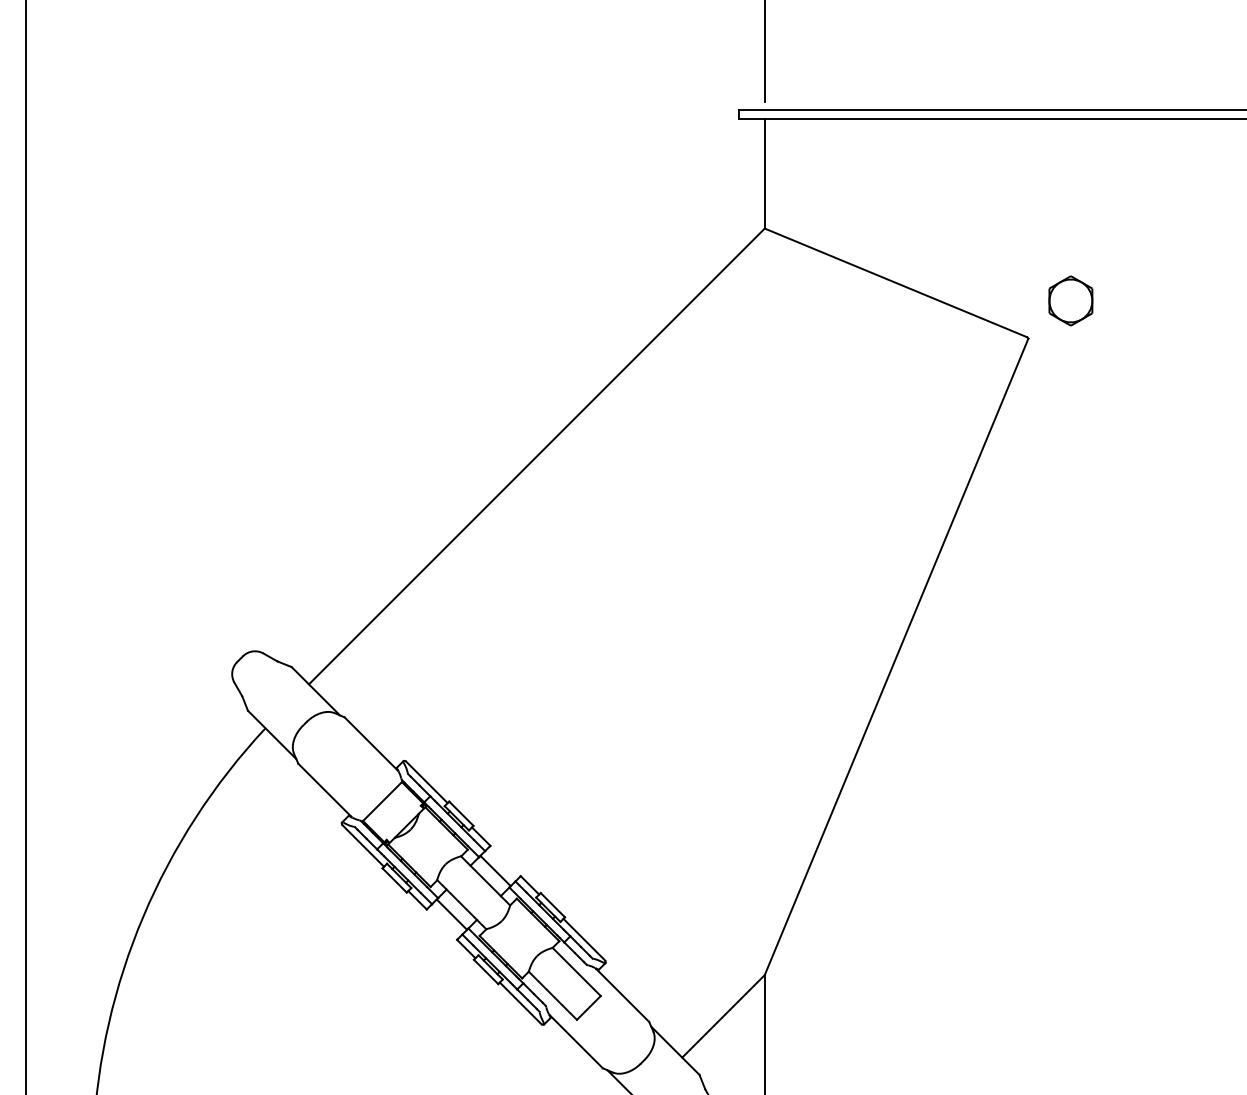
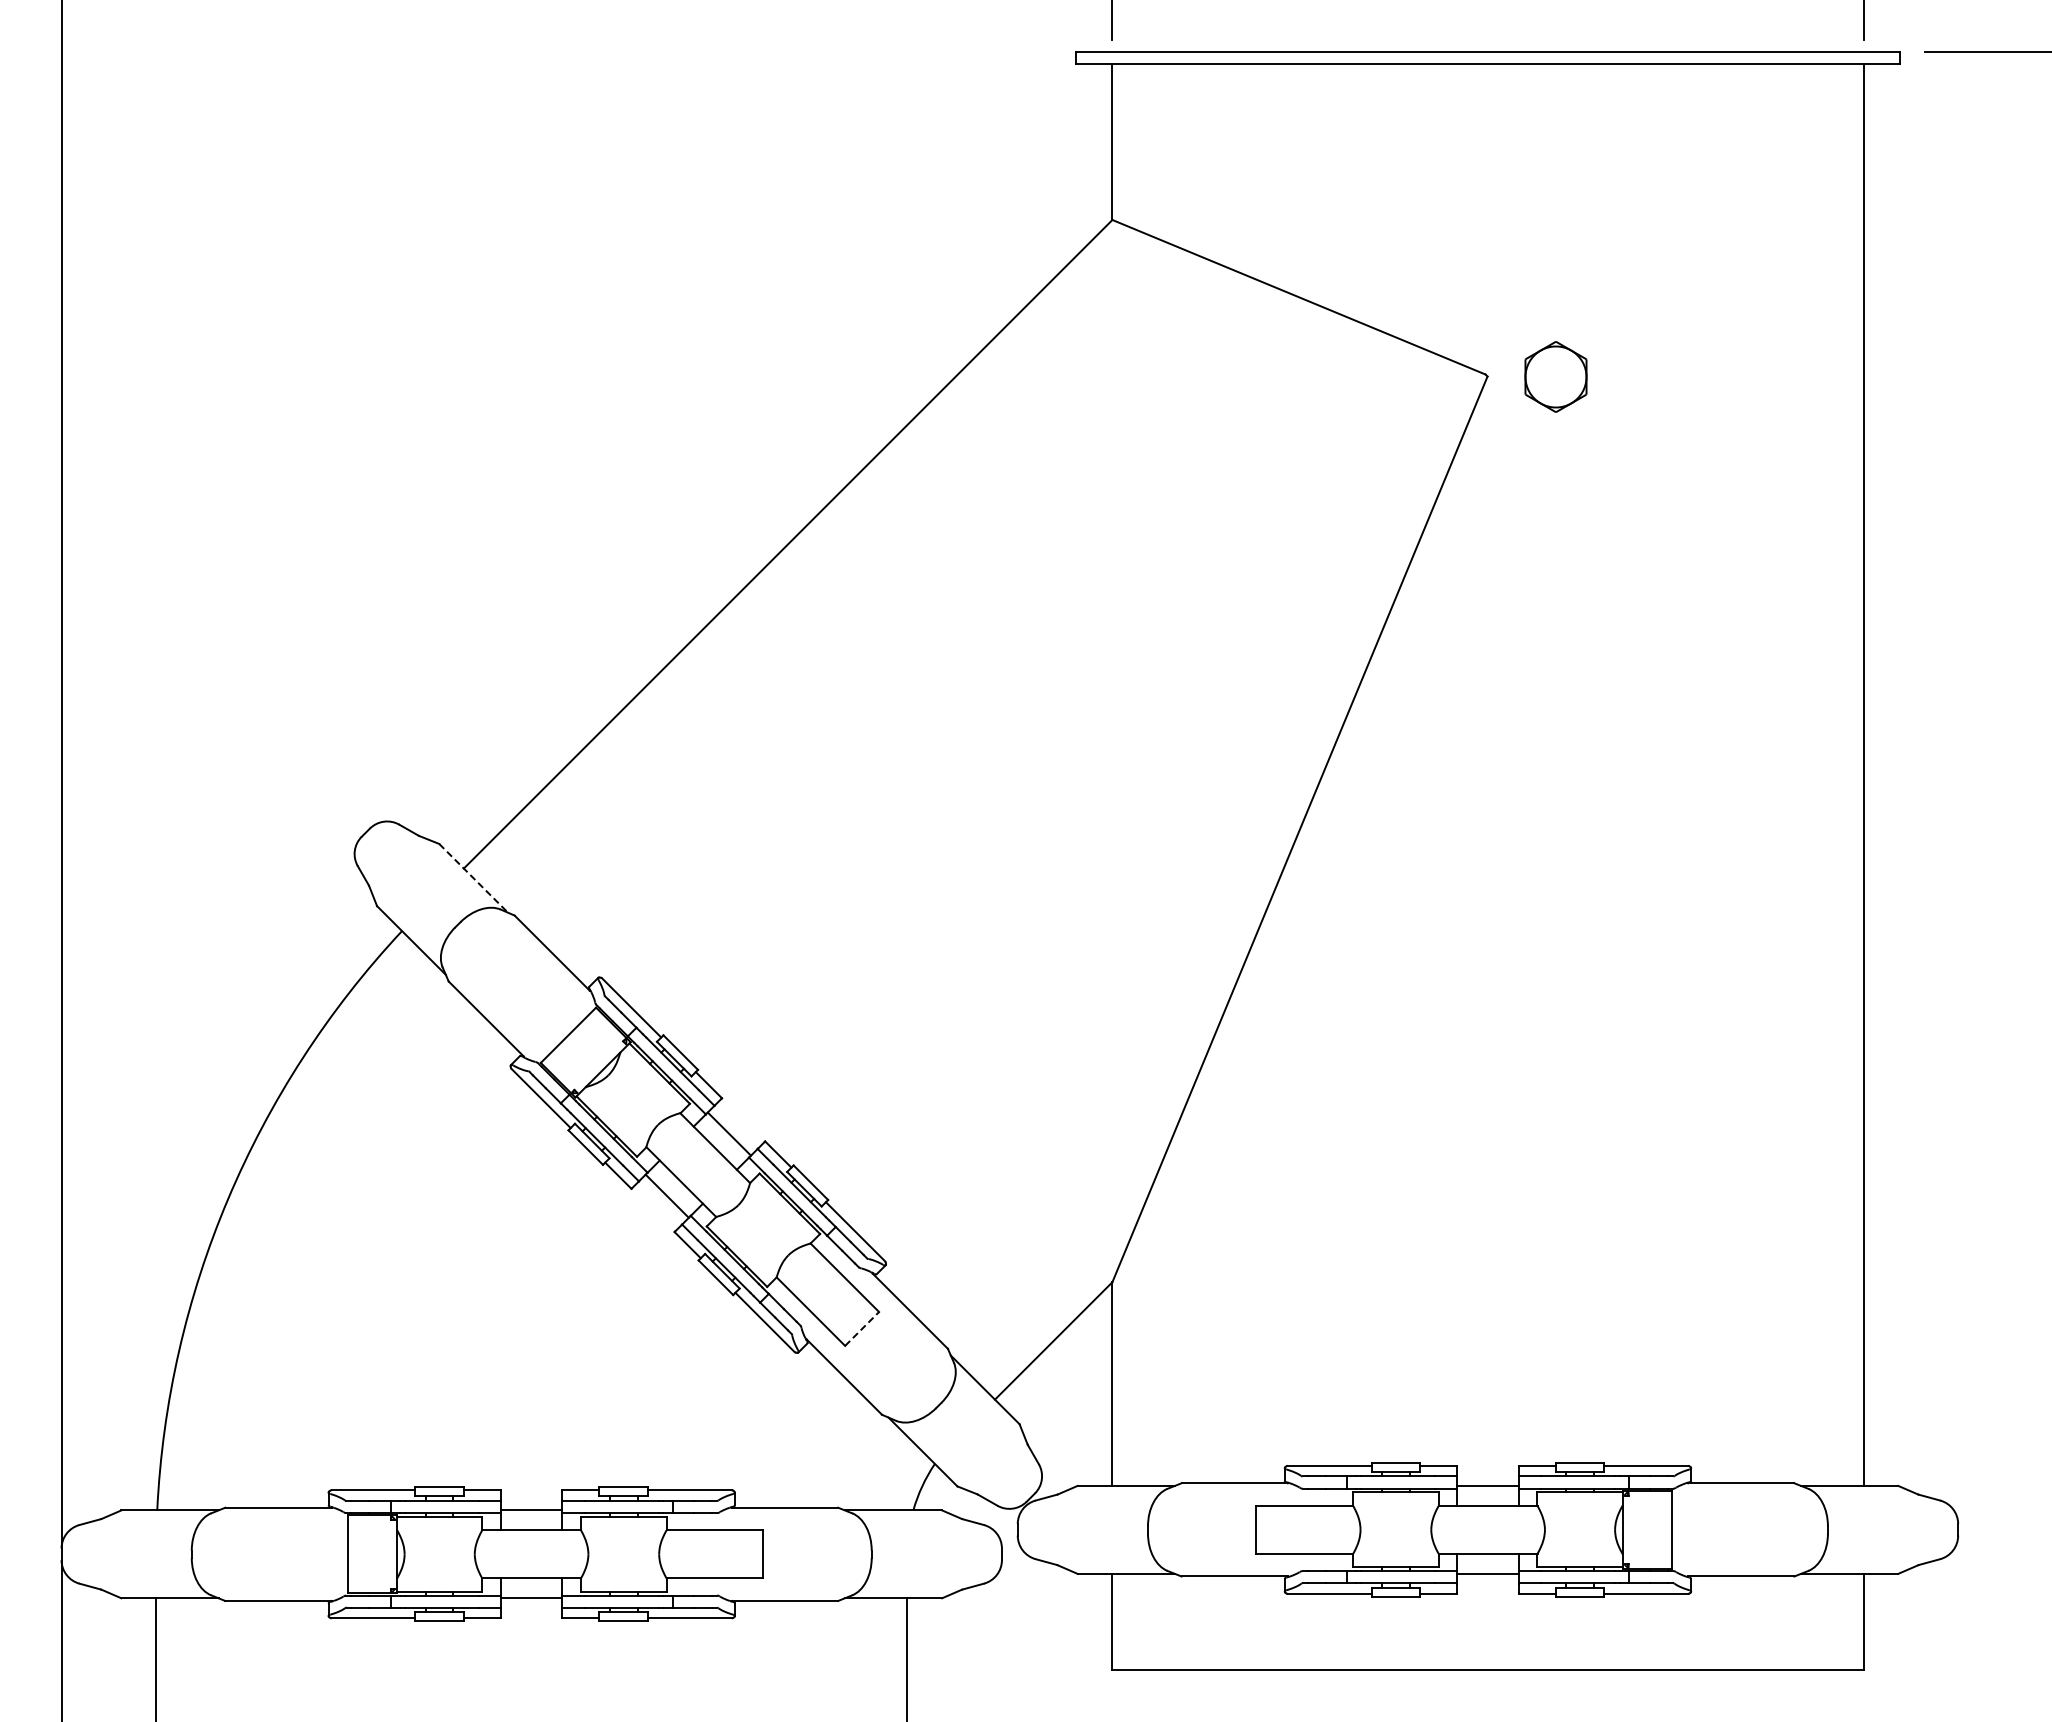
part: (1070, 300) -> (1555, 376), moved
line: (315, 691) -> (473, 878), solid -> dashed
line: (589, 1007) -> (862, 1328), solid -> dashed

